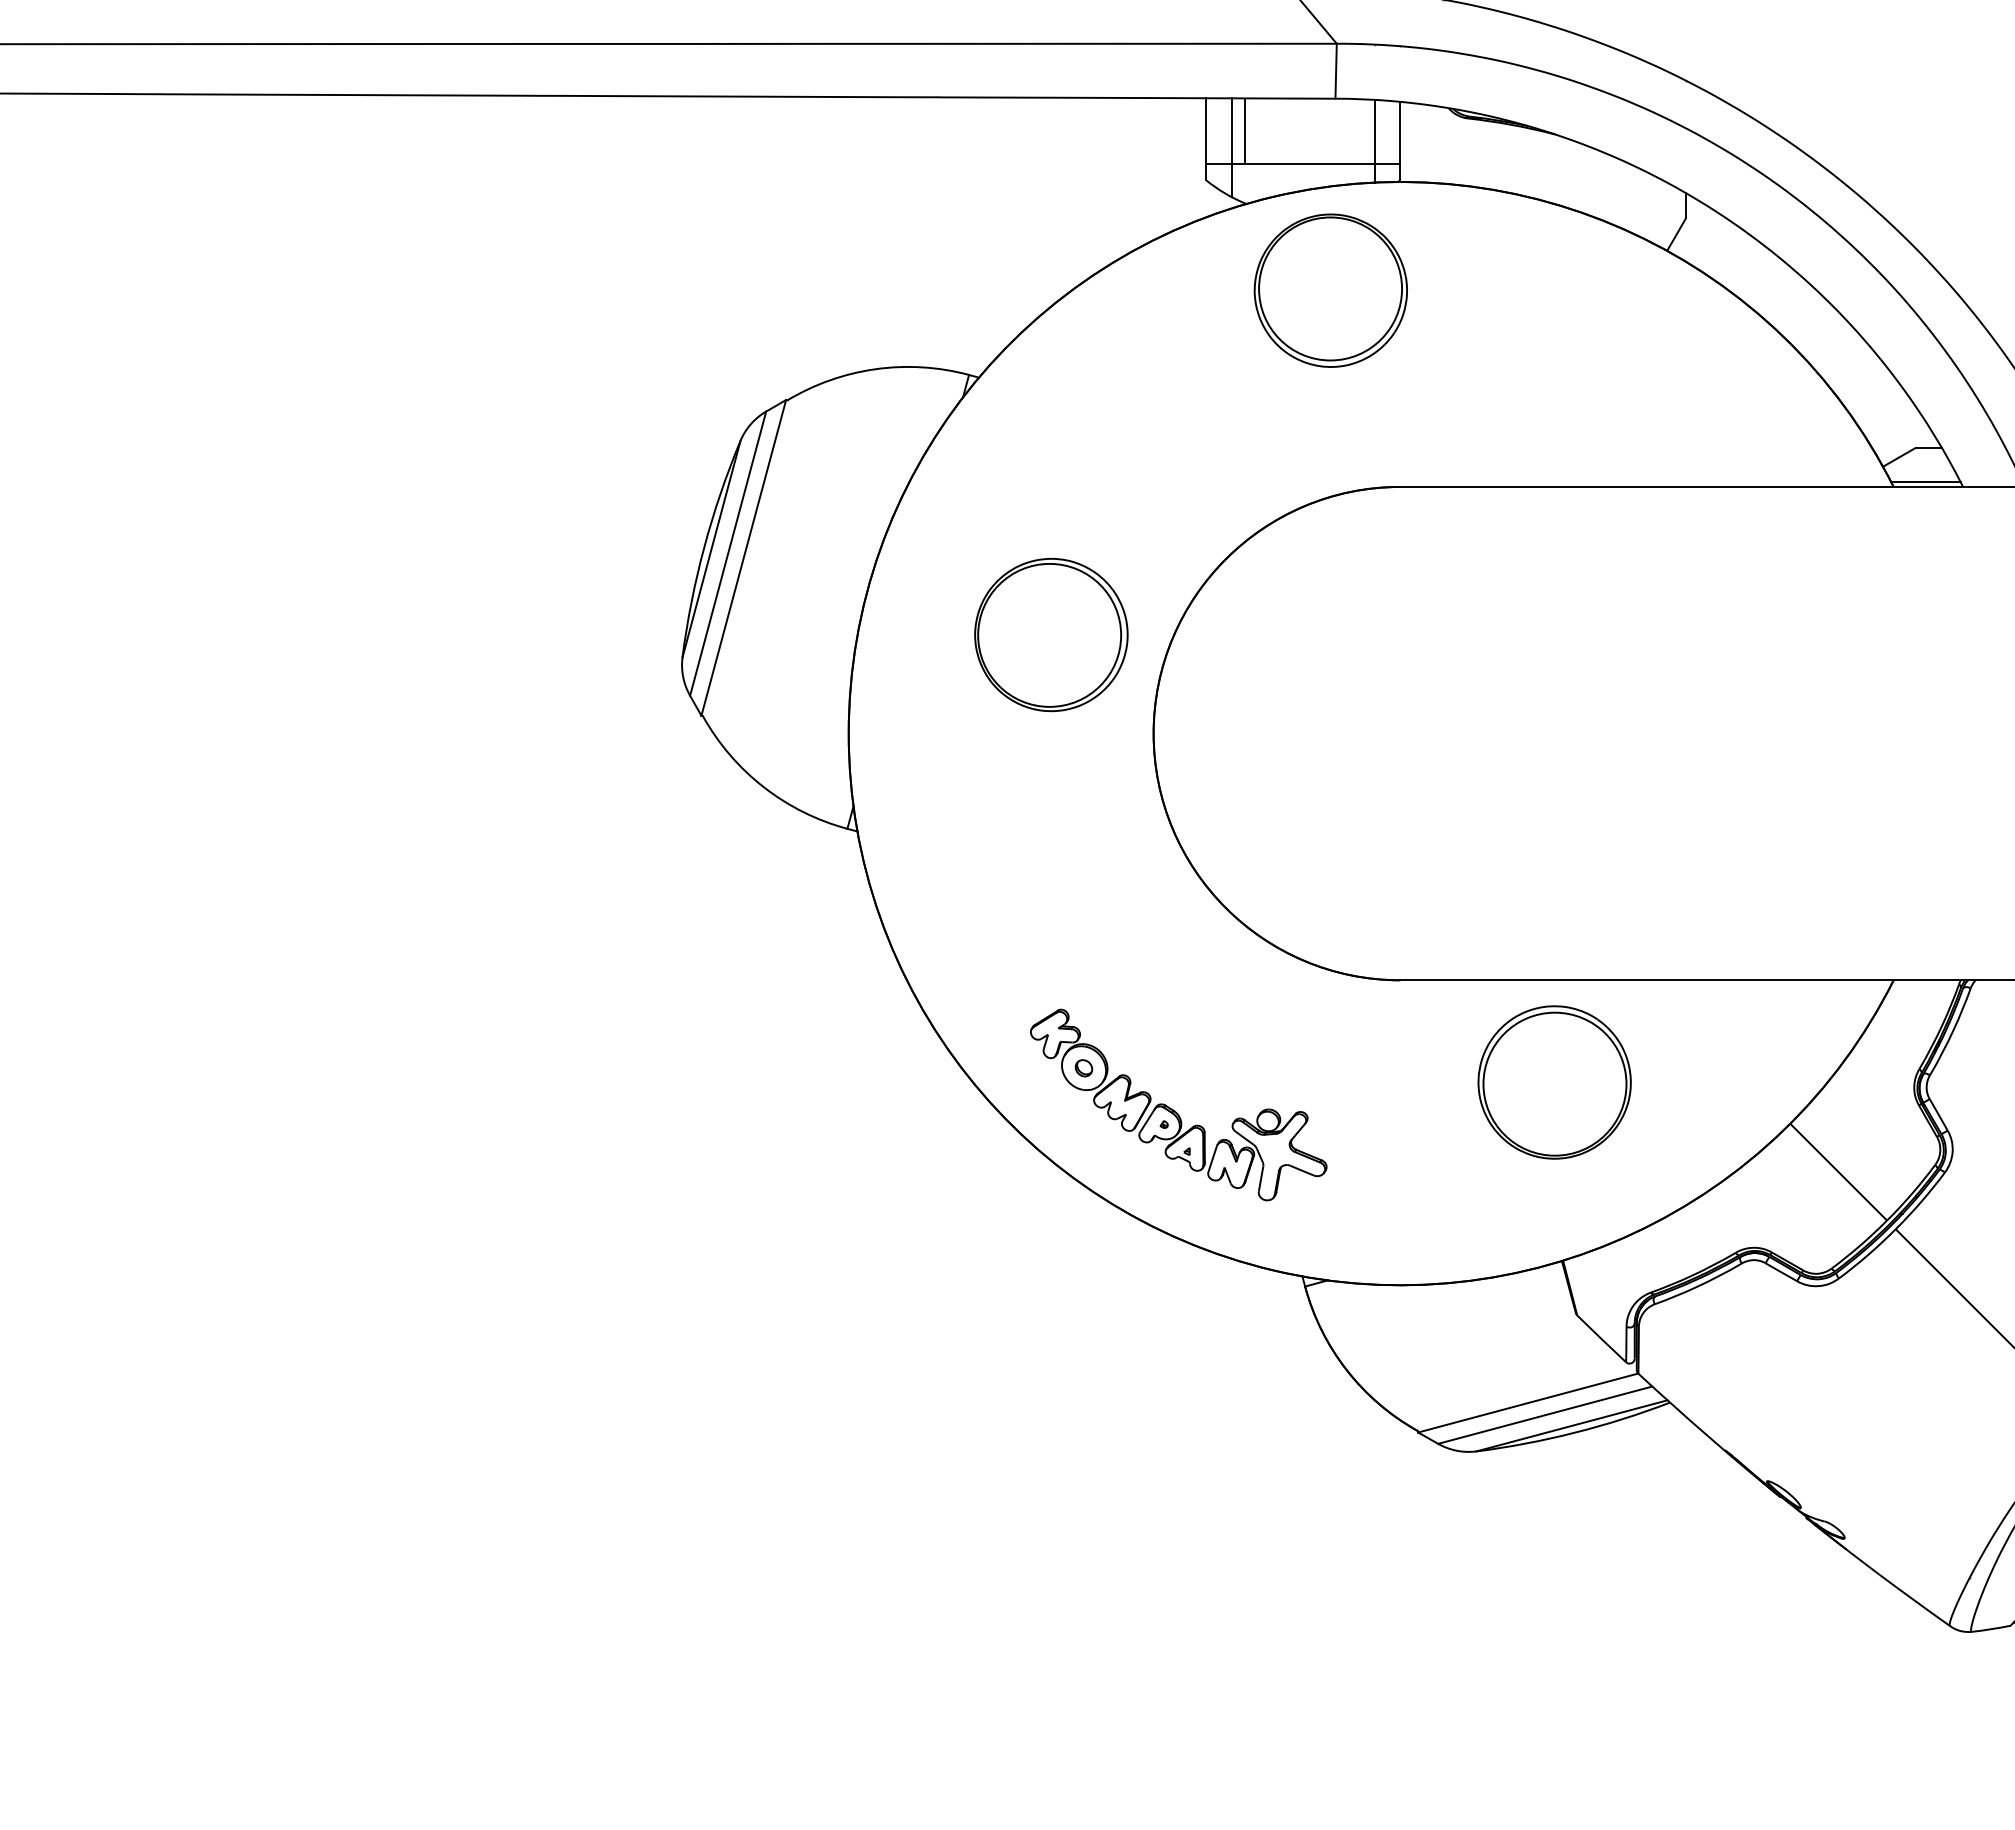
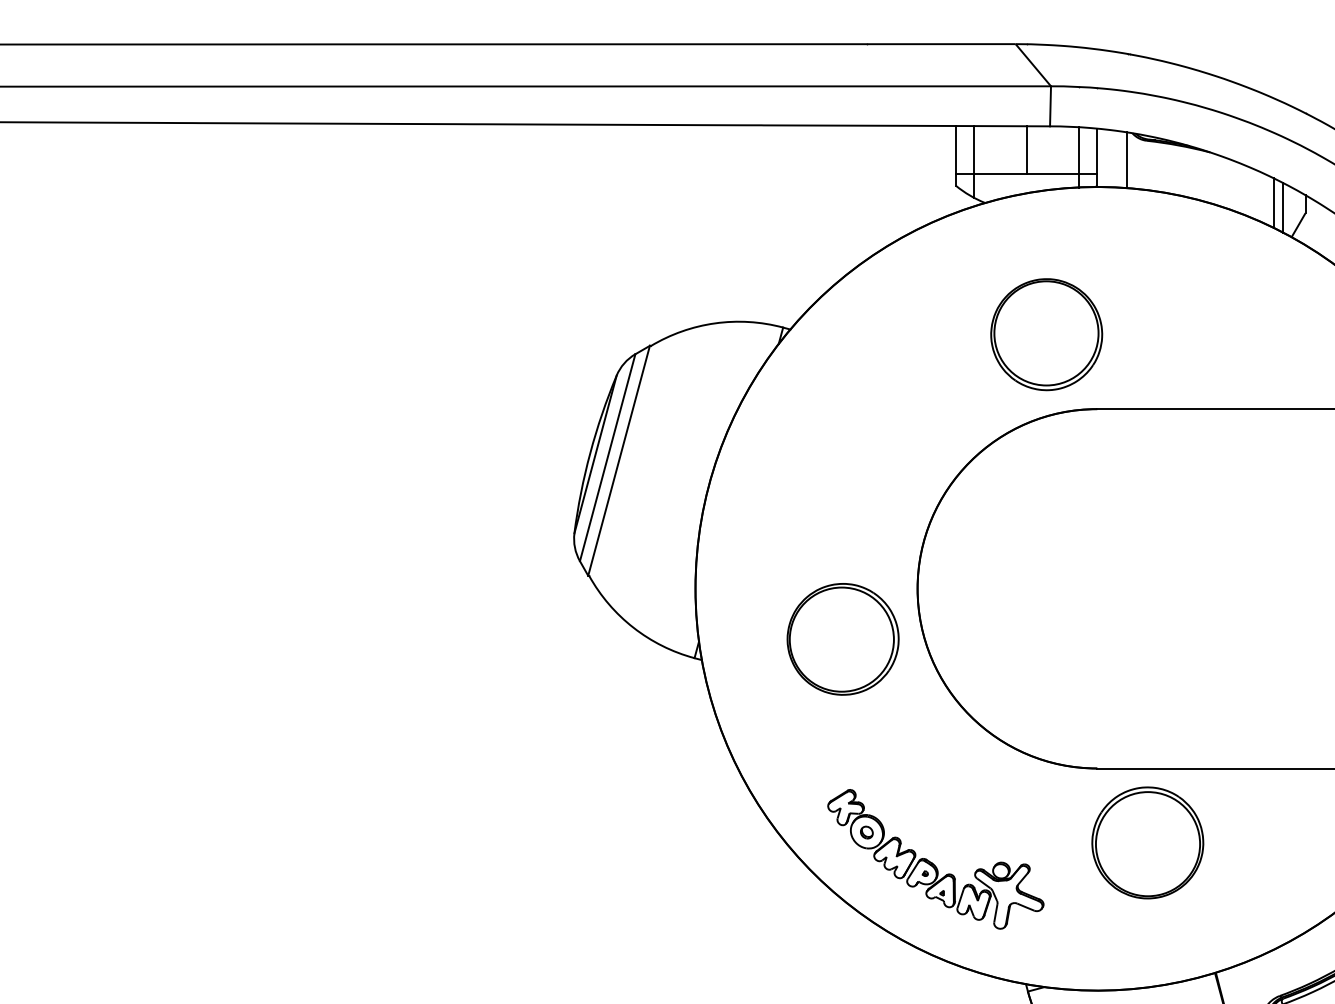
line: (1245, 130) -> (1026, 149), moved
line: (1441, 144) -> (1127, 159), added
line: (1642, 204) -> (1273, 203), added
line: (1655, 210) -> (1283, 207), added
part: (1330, 290) -> (1046, 334), moved
part: (1051, 635) -> (843, 639), moved
part: (1554, 1082) -> (1147, 842), moved

